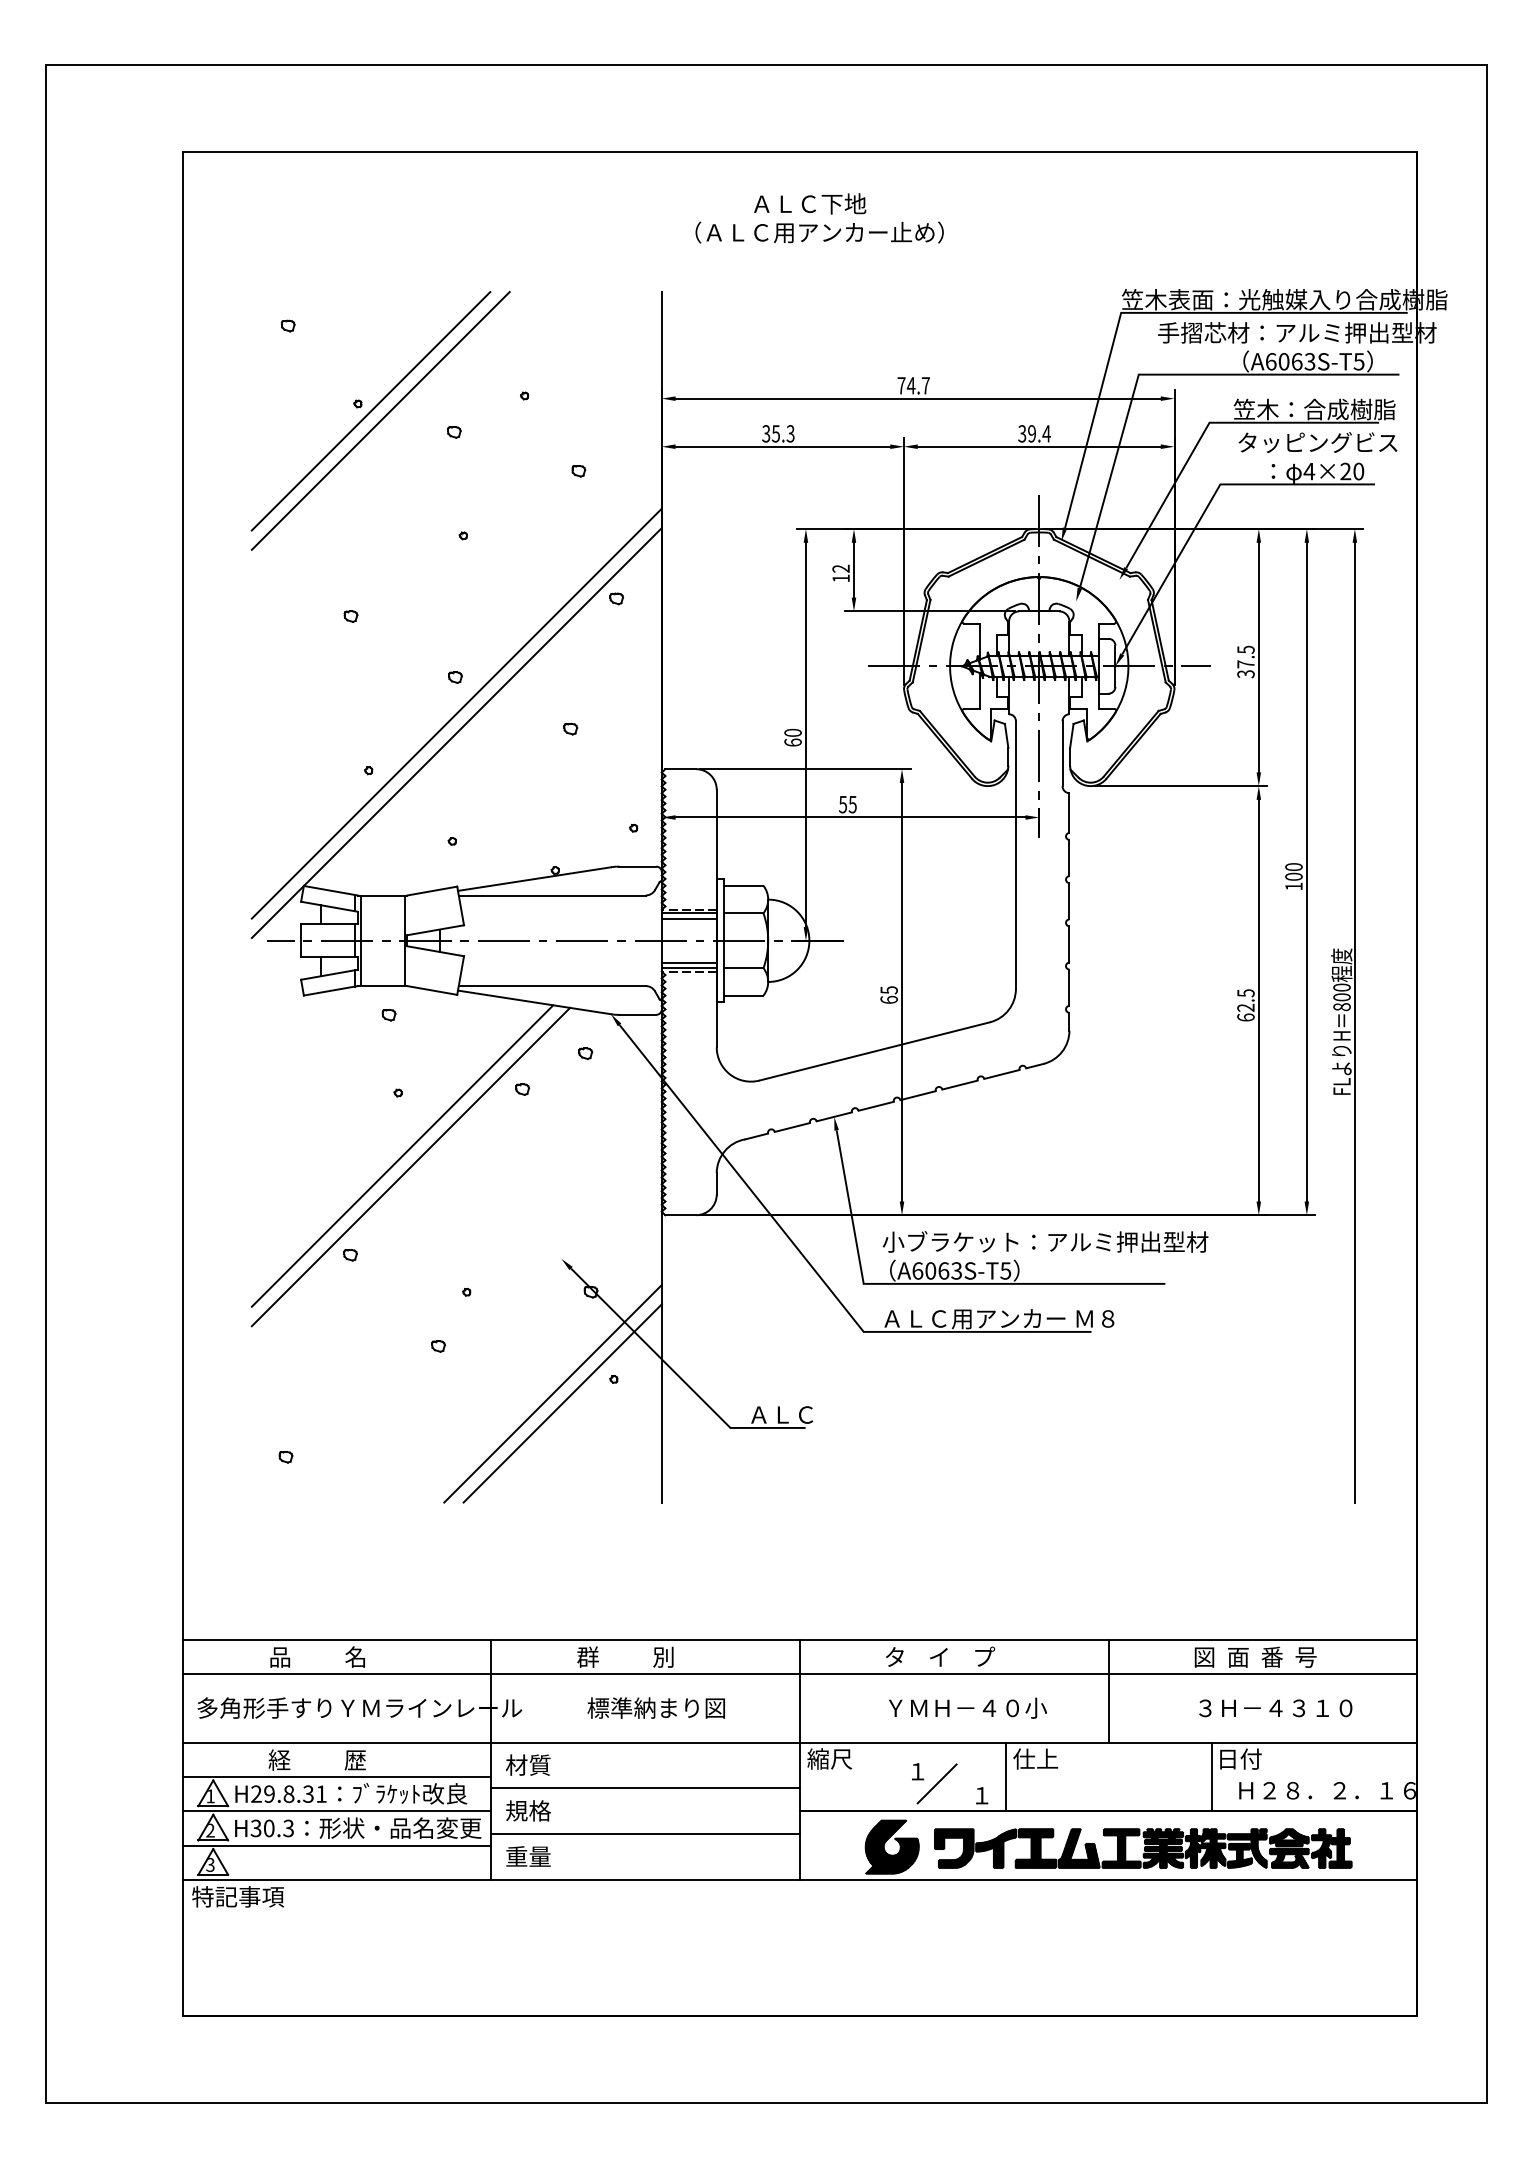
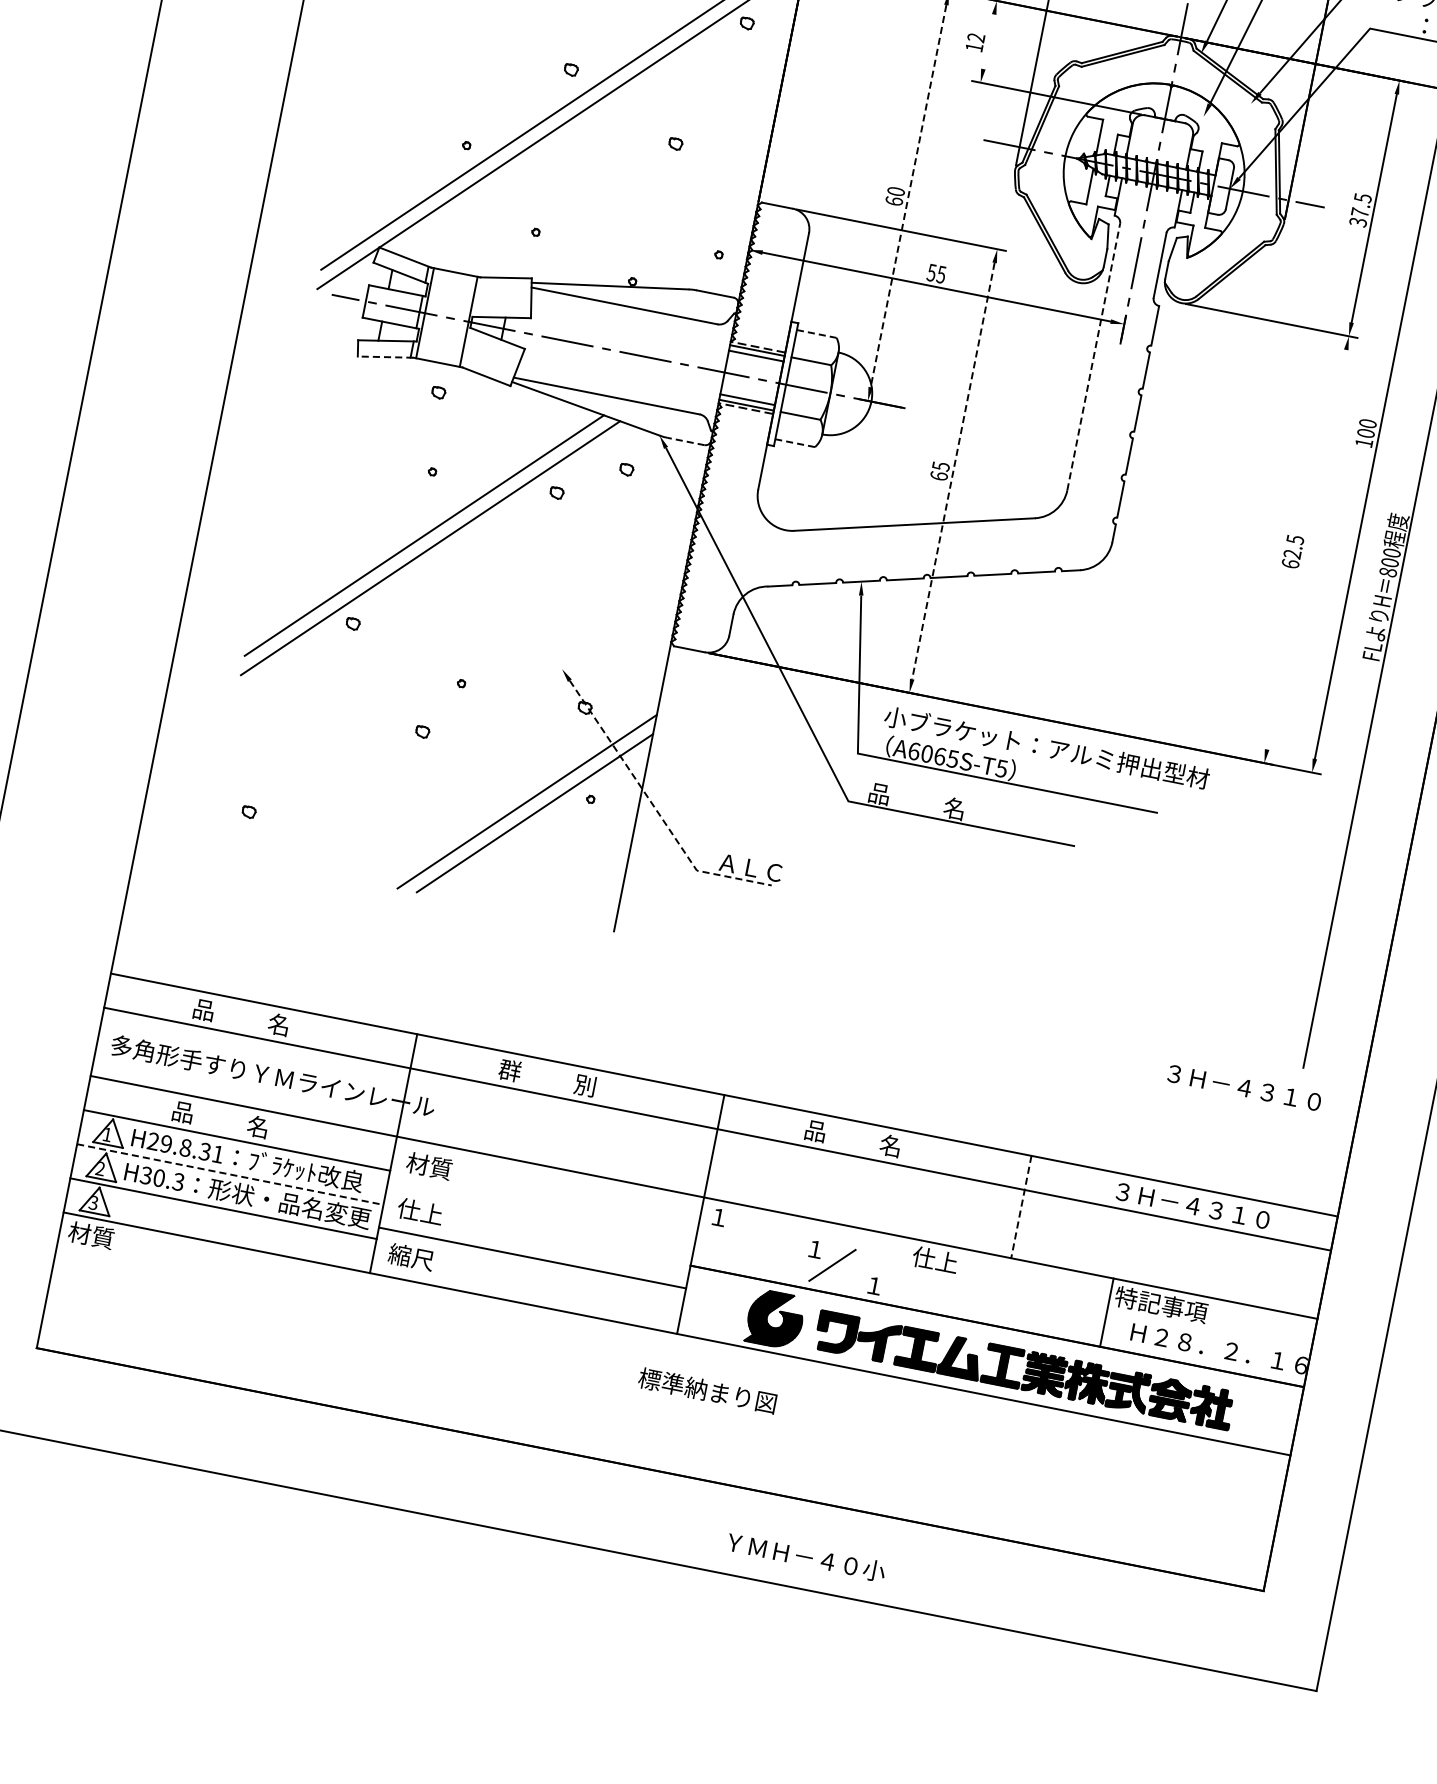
line: (853, 569) -> (988, 40), removed
line: (805, 735) -> (907, 196), solid -> dashed
line: (1015, 855) -> (1093, 357), solid -> dashed
line: (743, 885) -> (816, 333), solid -> dashed
line: (330, 990) -> (385, 356), solid -> dashed
line: (902, 992) -> (953, 471), solid -> dashed
line: (743, 995) -> (795, 443), solid -> dashed
line: (1258, 1000) -> (1306, 549), removed
line: (637, 1014) -> (685, 441), solid -> dashed
text: (956, 1270) -> (952, 758), A6063S-T5 -> A6065S-T5
text: (998, 1318) -> (985, 814), ＡＬＣ用アンカー Ｍ８ -> 品          名
line: (678, 1375) -> (655, 808), solid -> dashed
text: (940, 1656) -> (860, 1139), タ    イ    プ -> 品          名
text: (1272, 1656) -> (1191, 1204), 図  面  番  号 -> ３Ｈ－４３１０
line: (1108, 1691) -> (1021, 1207), solid -> dashed
text: (655, 1707) -> (706, 1390), moved
text: (967, 1707) -> (806, 1556), moved
text: (1275, 1708) -> (1244, 1088), moved
text: (829, 1758) -> (730, 1218), 縮尺 -> １
text: (1262, 1758) -> (1161, 1304), 日付 -> 特記事項
text: (316, 1759) -> (219, 1118), 経          歴 -> 品          名
line: (1005, 1776) -> (901, 1271), removed
line: (645, 1788) -> (541, 1212), removed
text: (527, 1810) -> (419, 1211), 規格 -> 仕上
line: (337, 1811) -> (230, 1174), solid -> dashed
text: (527, 1856) -> (410, 1256), 重量 -> 縮尺
text: (238, 1896) -> (115, 1239), 特記事項 -> 材質

